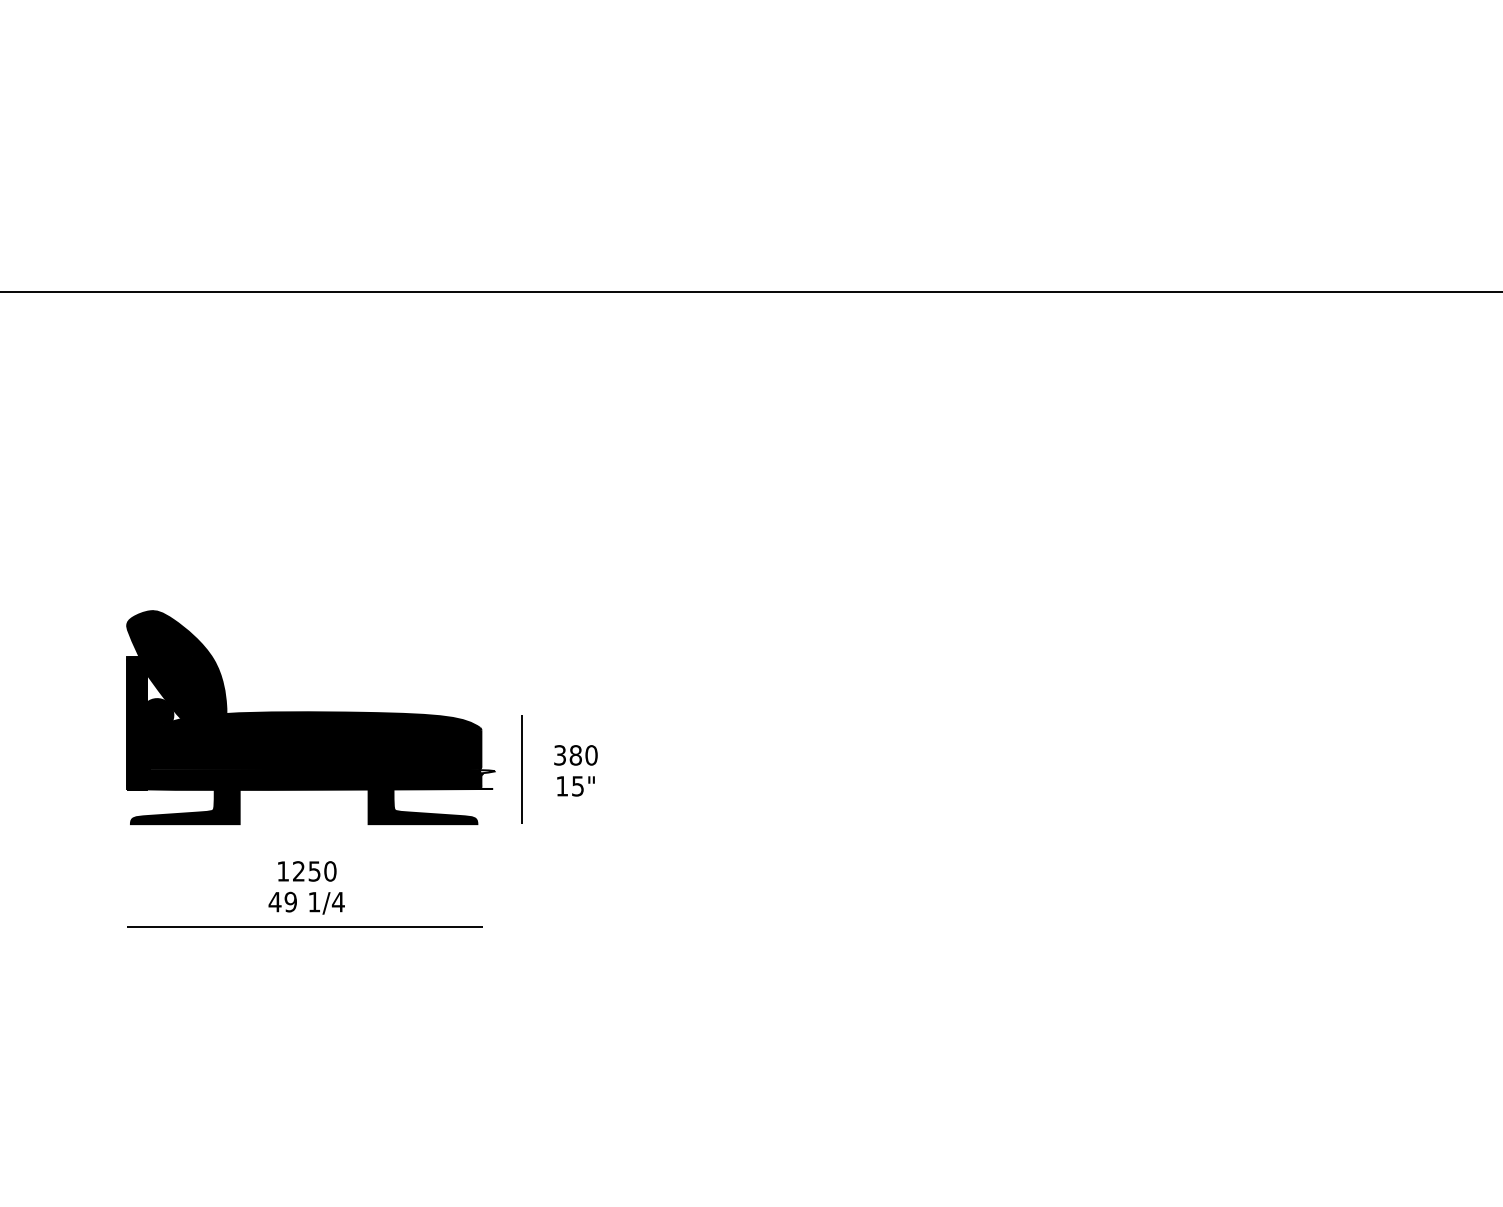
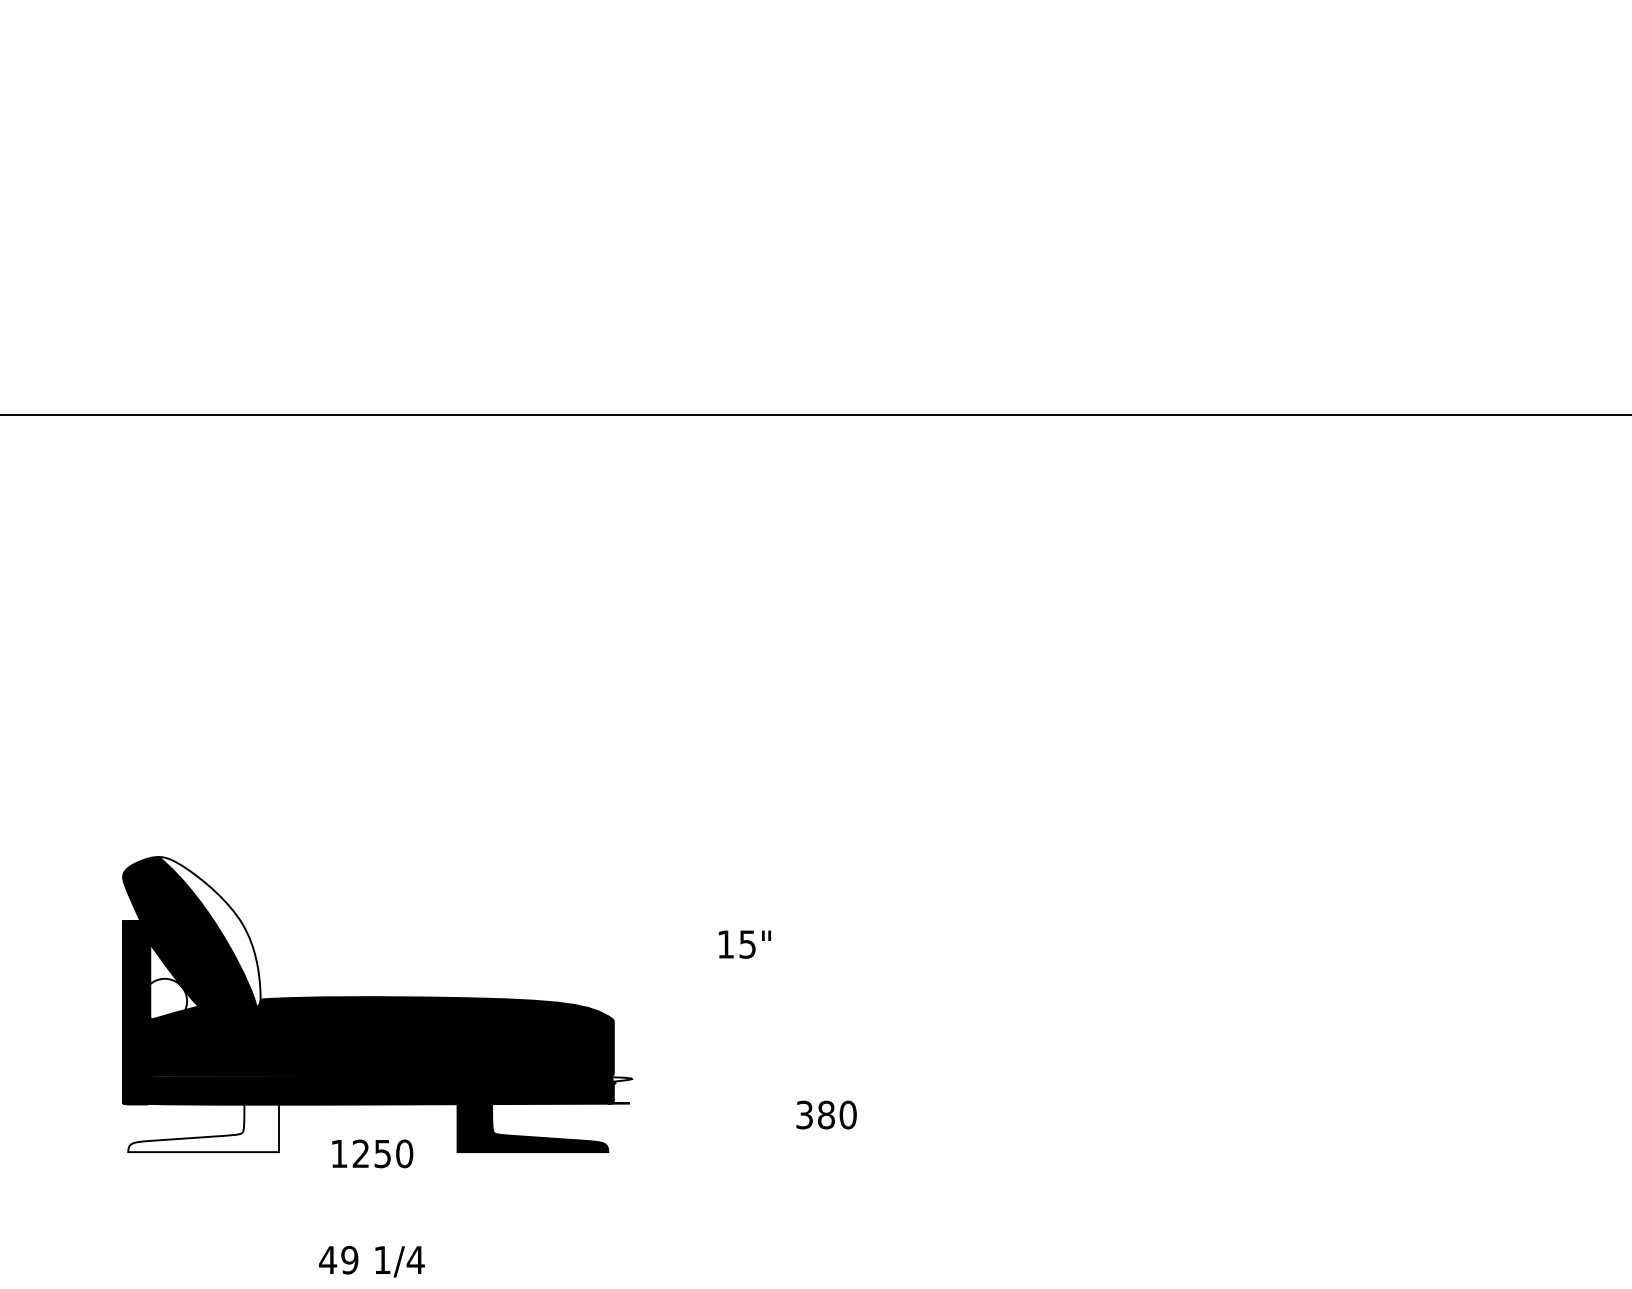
fill: (189, 665) -> (209, 932), removed
fill: (159, 713) -> (167, 998), removed
text: (575, 755) -> (825, 1115), moved
line: (521, 769) -> (669, 1076), removed
text: (575, 786) -> (744, 944), moved
fill: (184, 806) -> (202, 1127), removed
text: (307, 871) -> (372, 1153), moved

